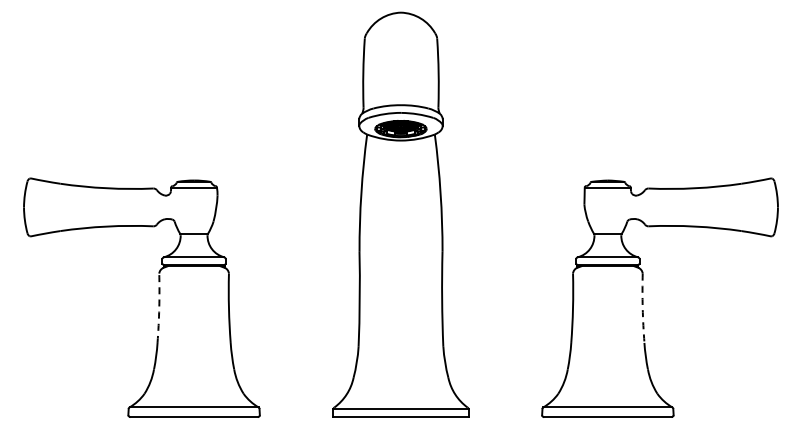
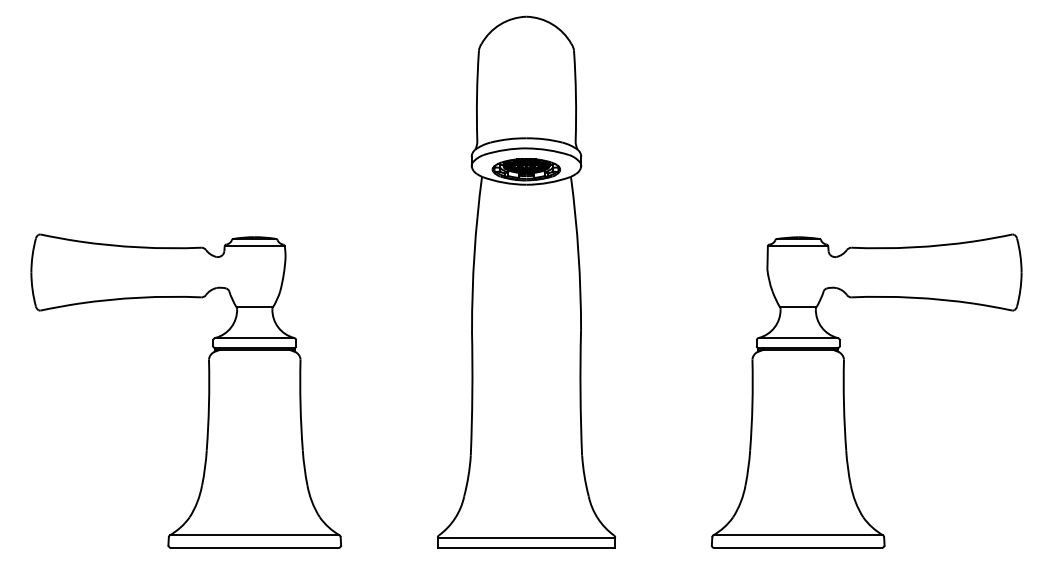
arc: (159, 308) -> (209, 405), dashed -> solid
arc: (642, 308) -> (843, 405), dashed -> solid

